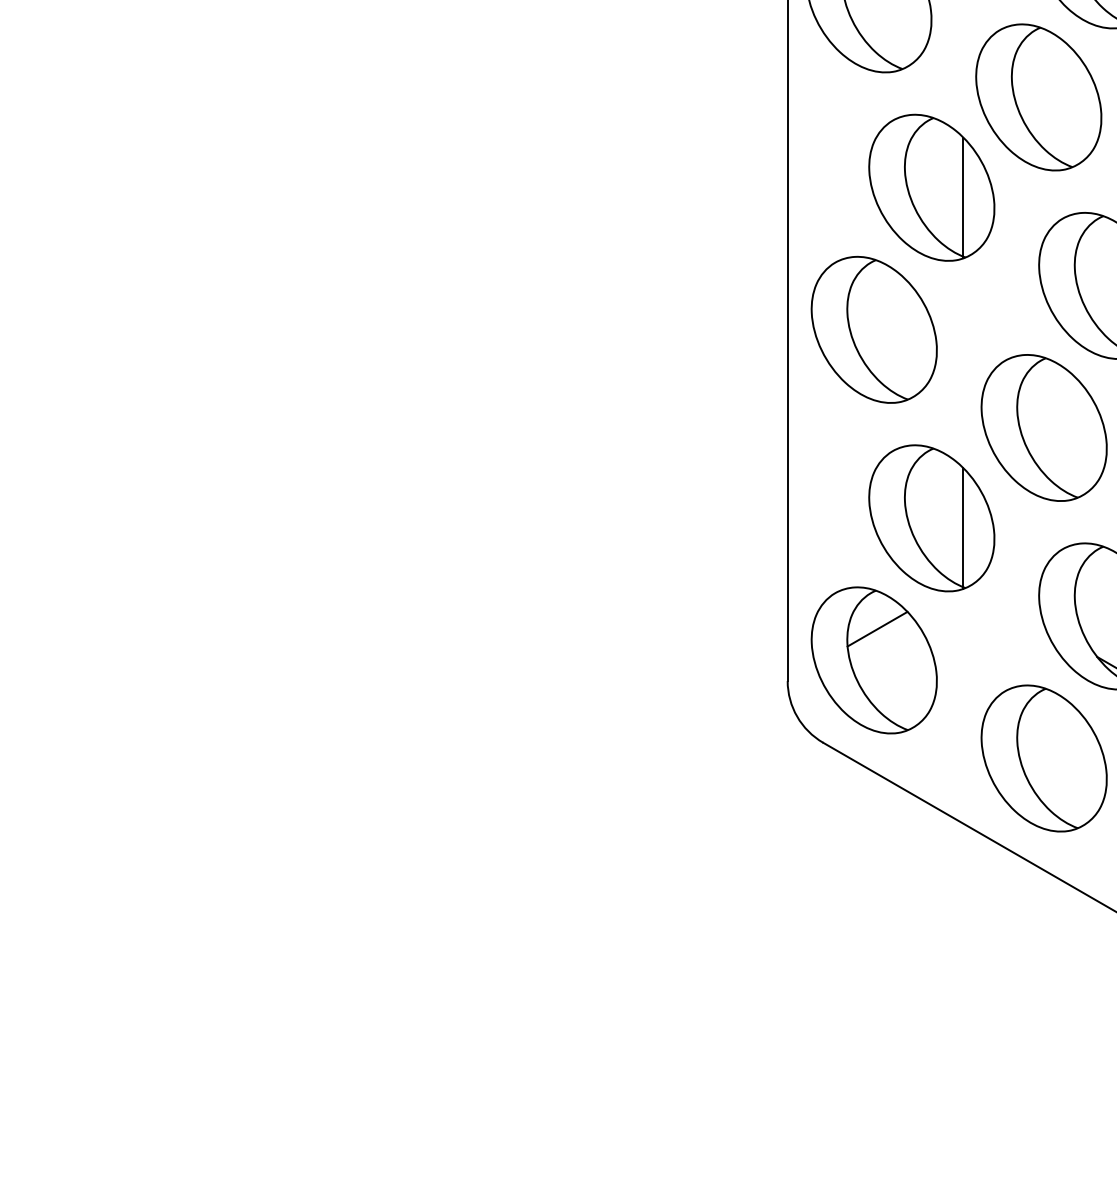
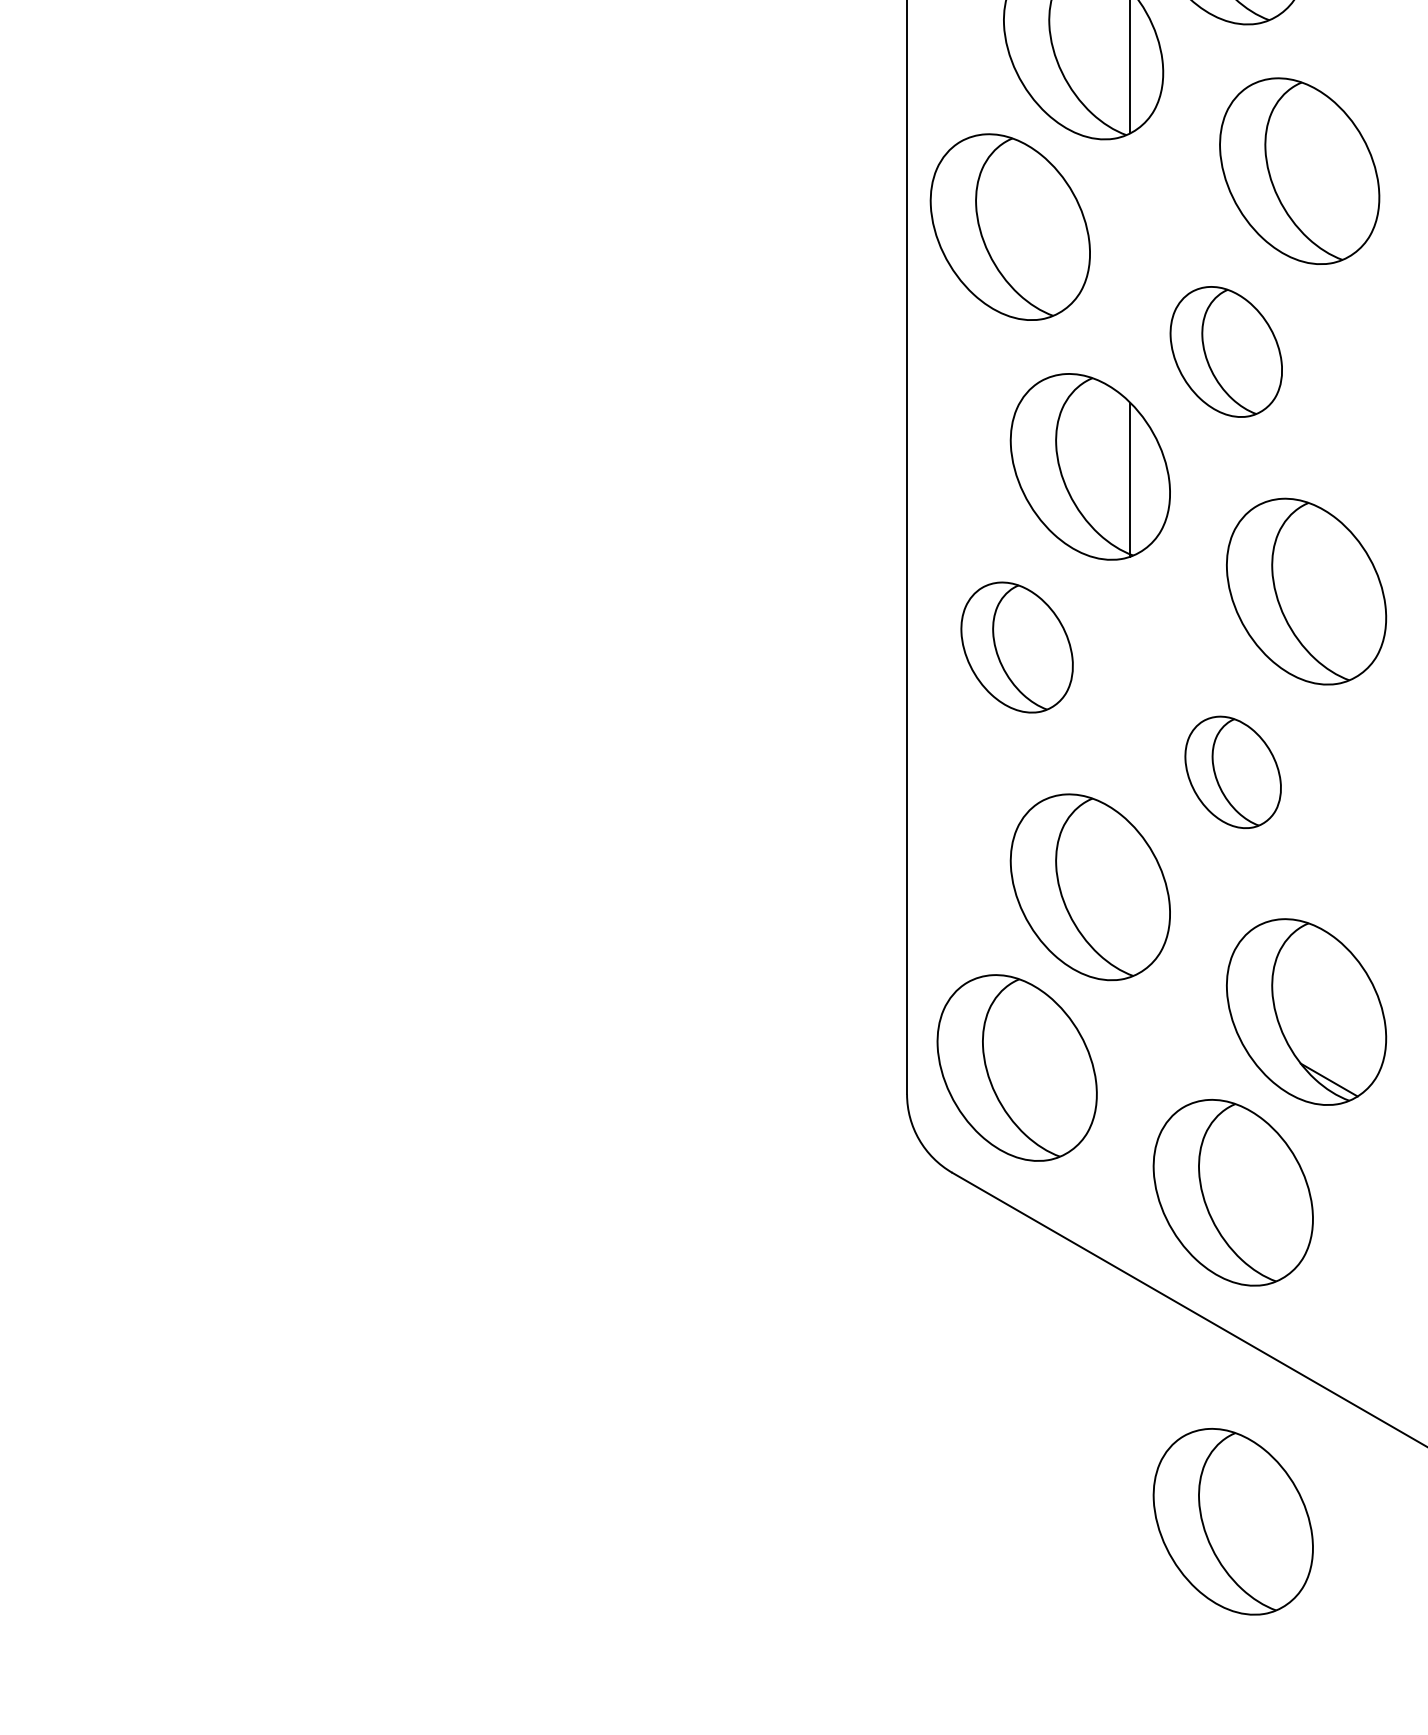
part: (1038, 97) -> (1225, 351), size x0.7
part: (873, 329) -> (1016, 647), size x0.7
part: (1043, 428) -> (1232, 772), size x0.6
line: (963, 528) -> (1130, 900), removed
line: (877, 629) -> (1021, 1028), removed
part: (1043, 1016) -> (1232, 1521), added

